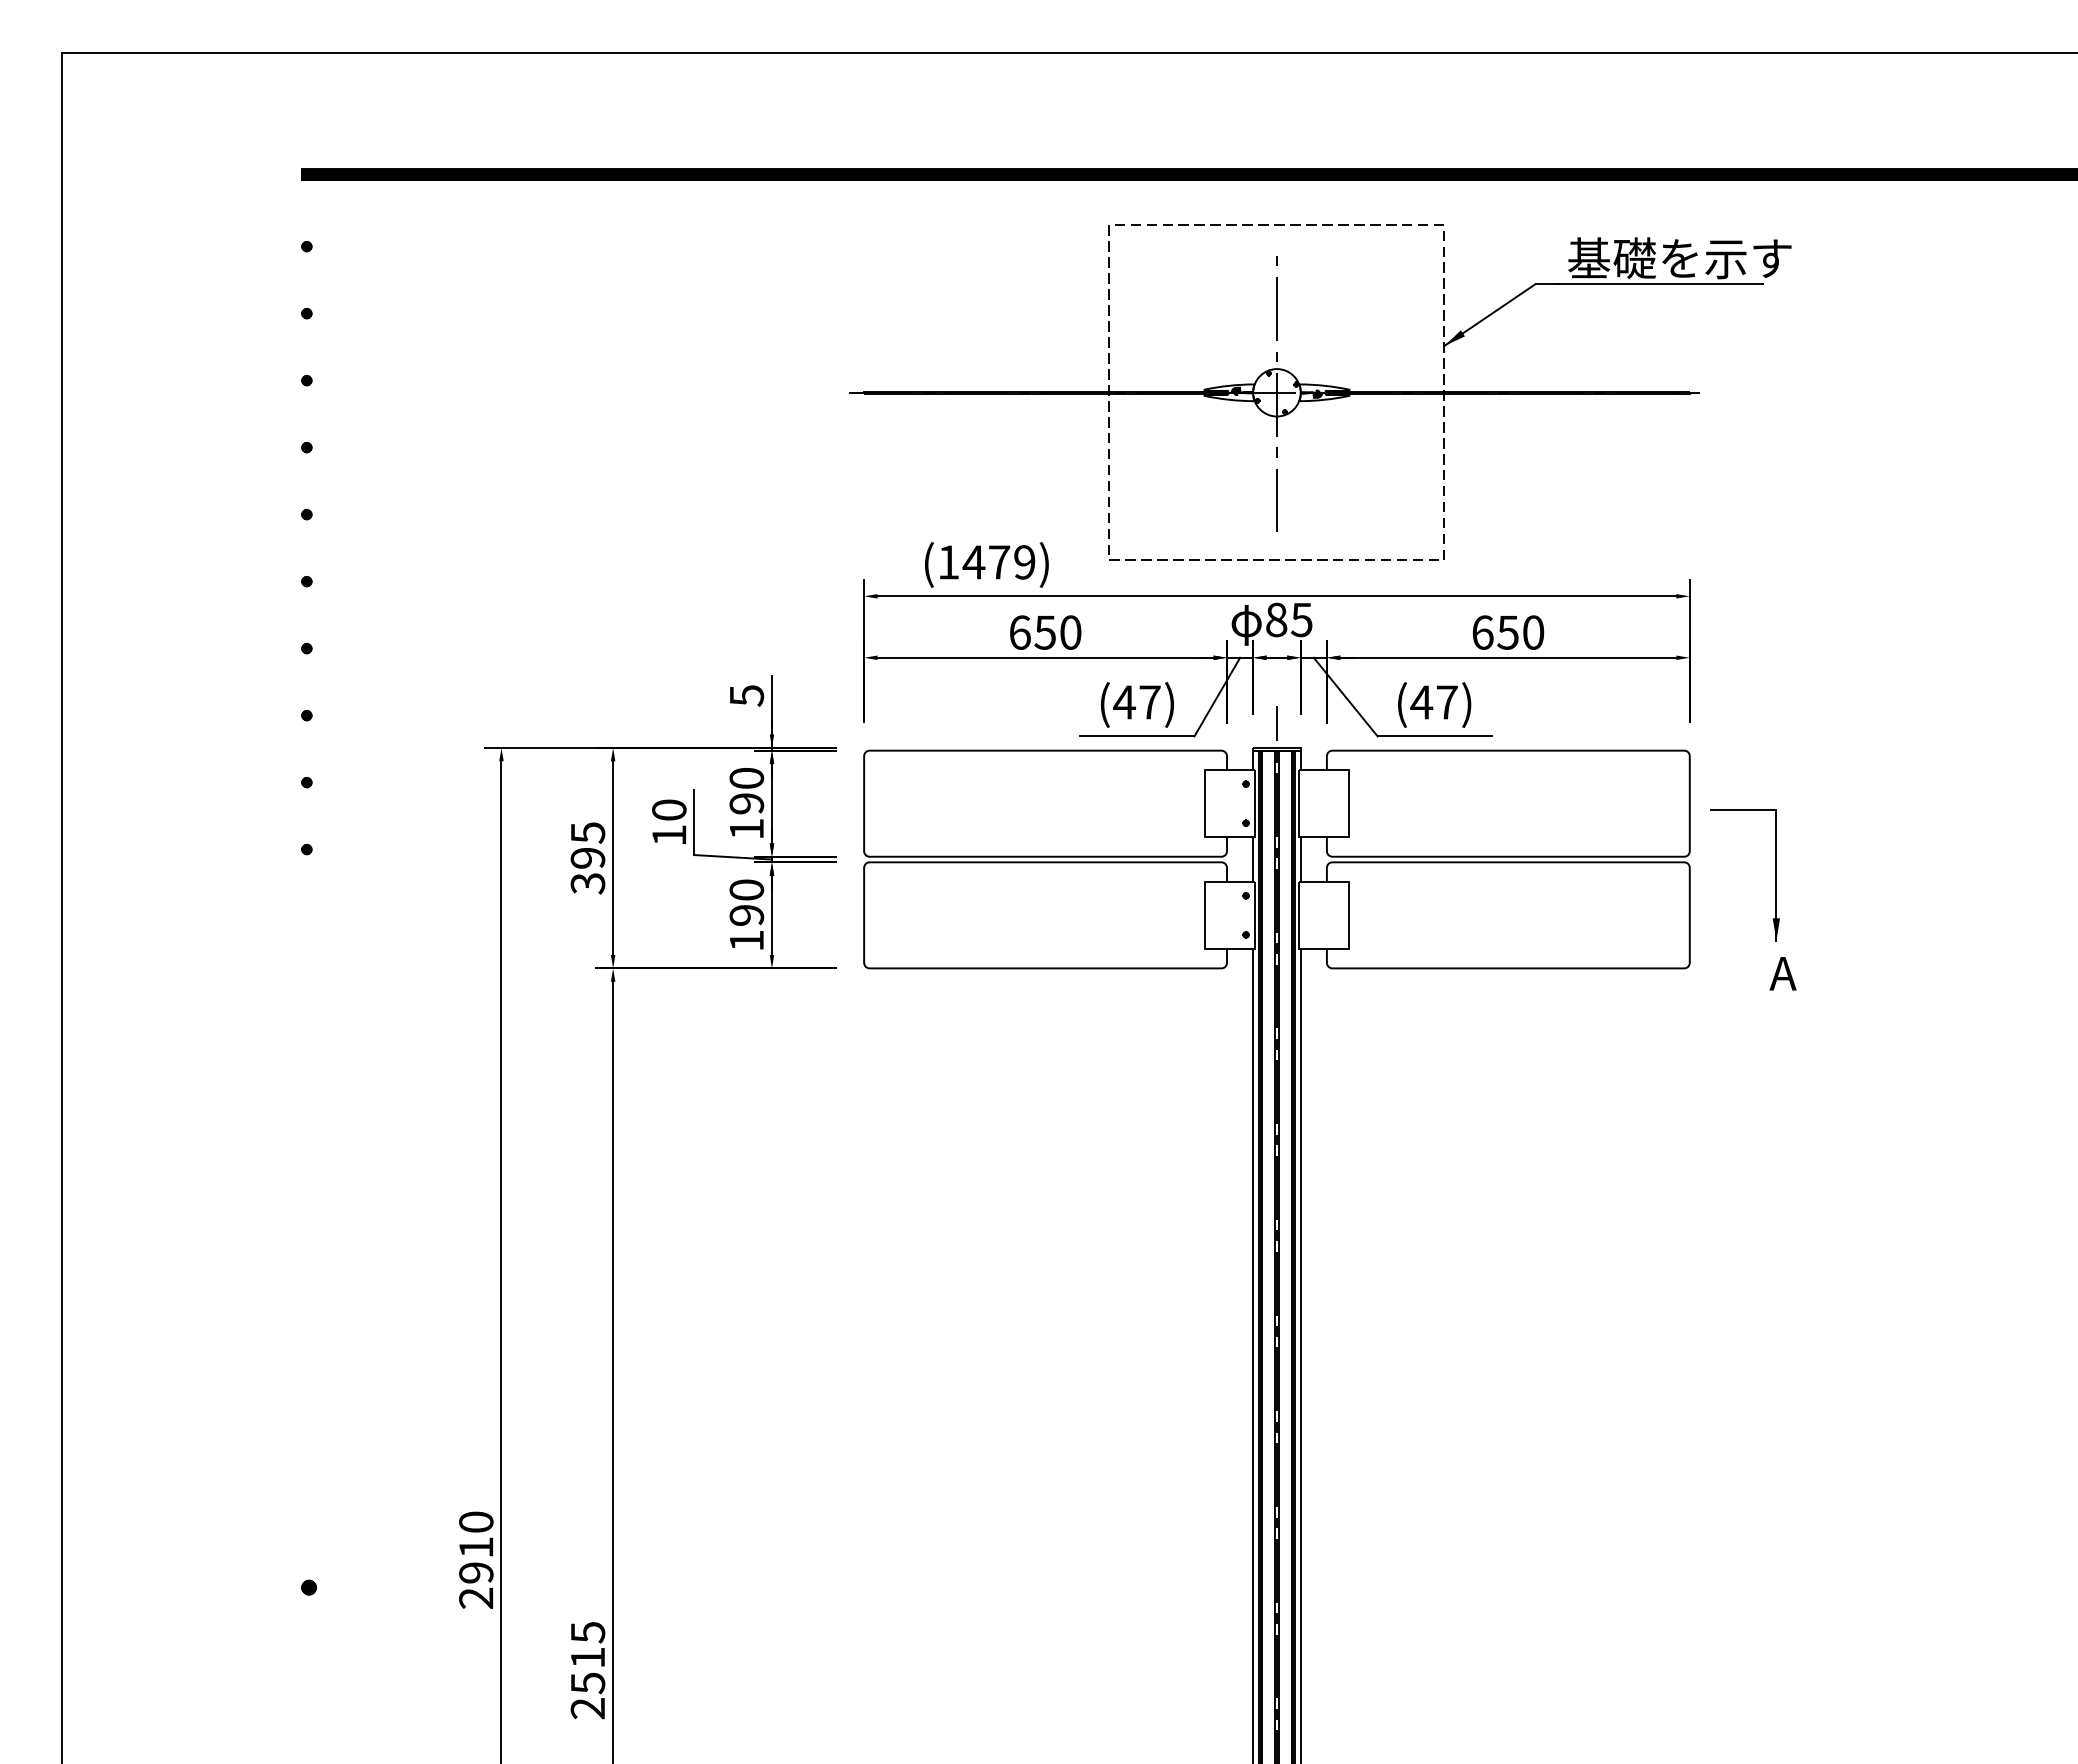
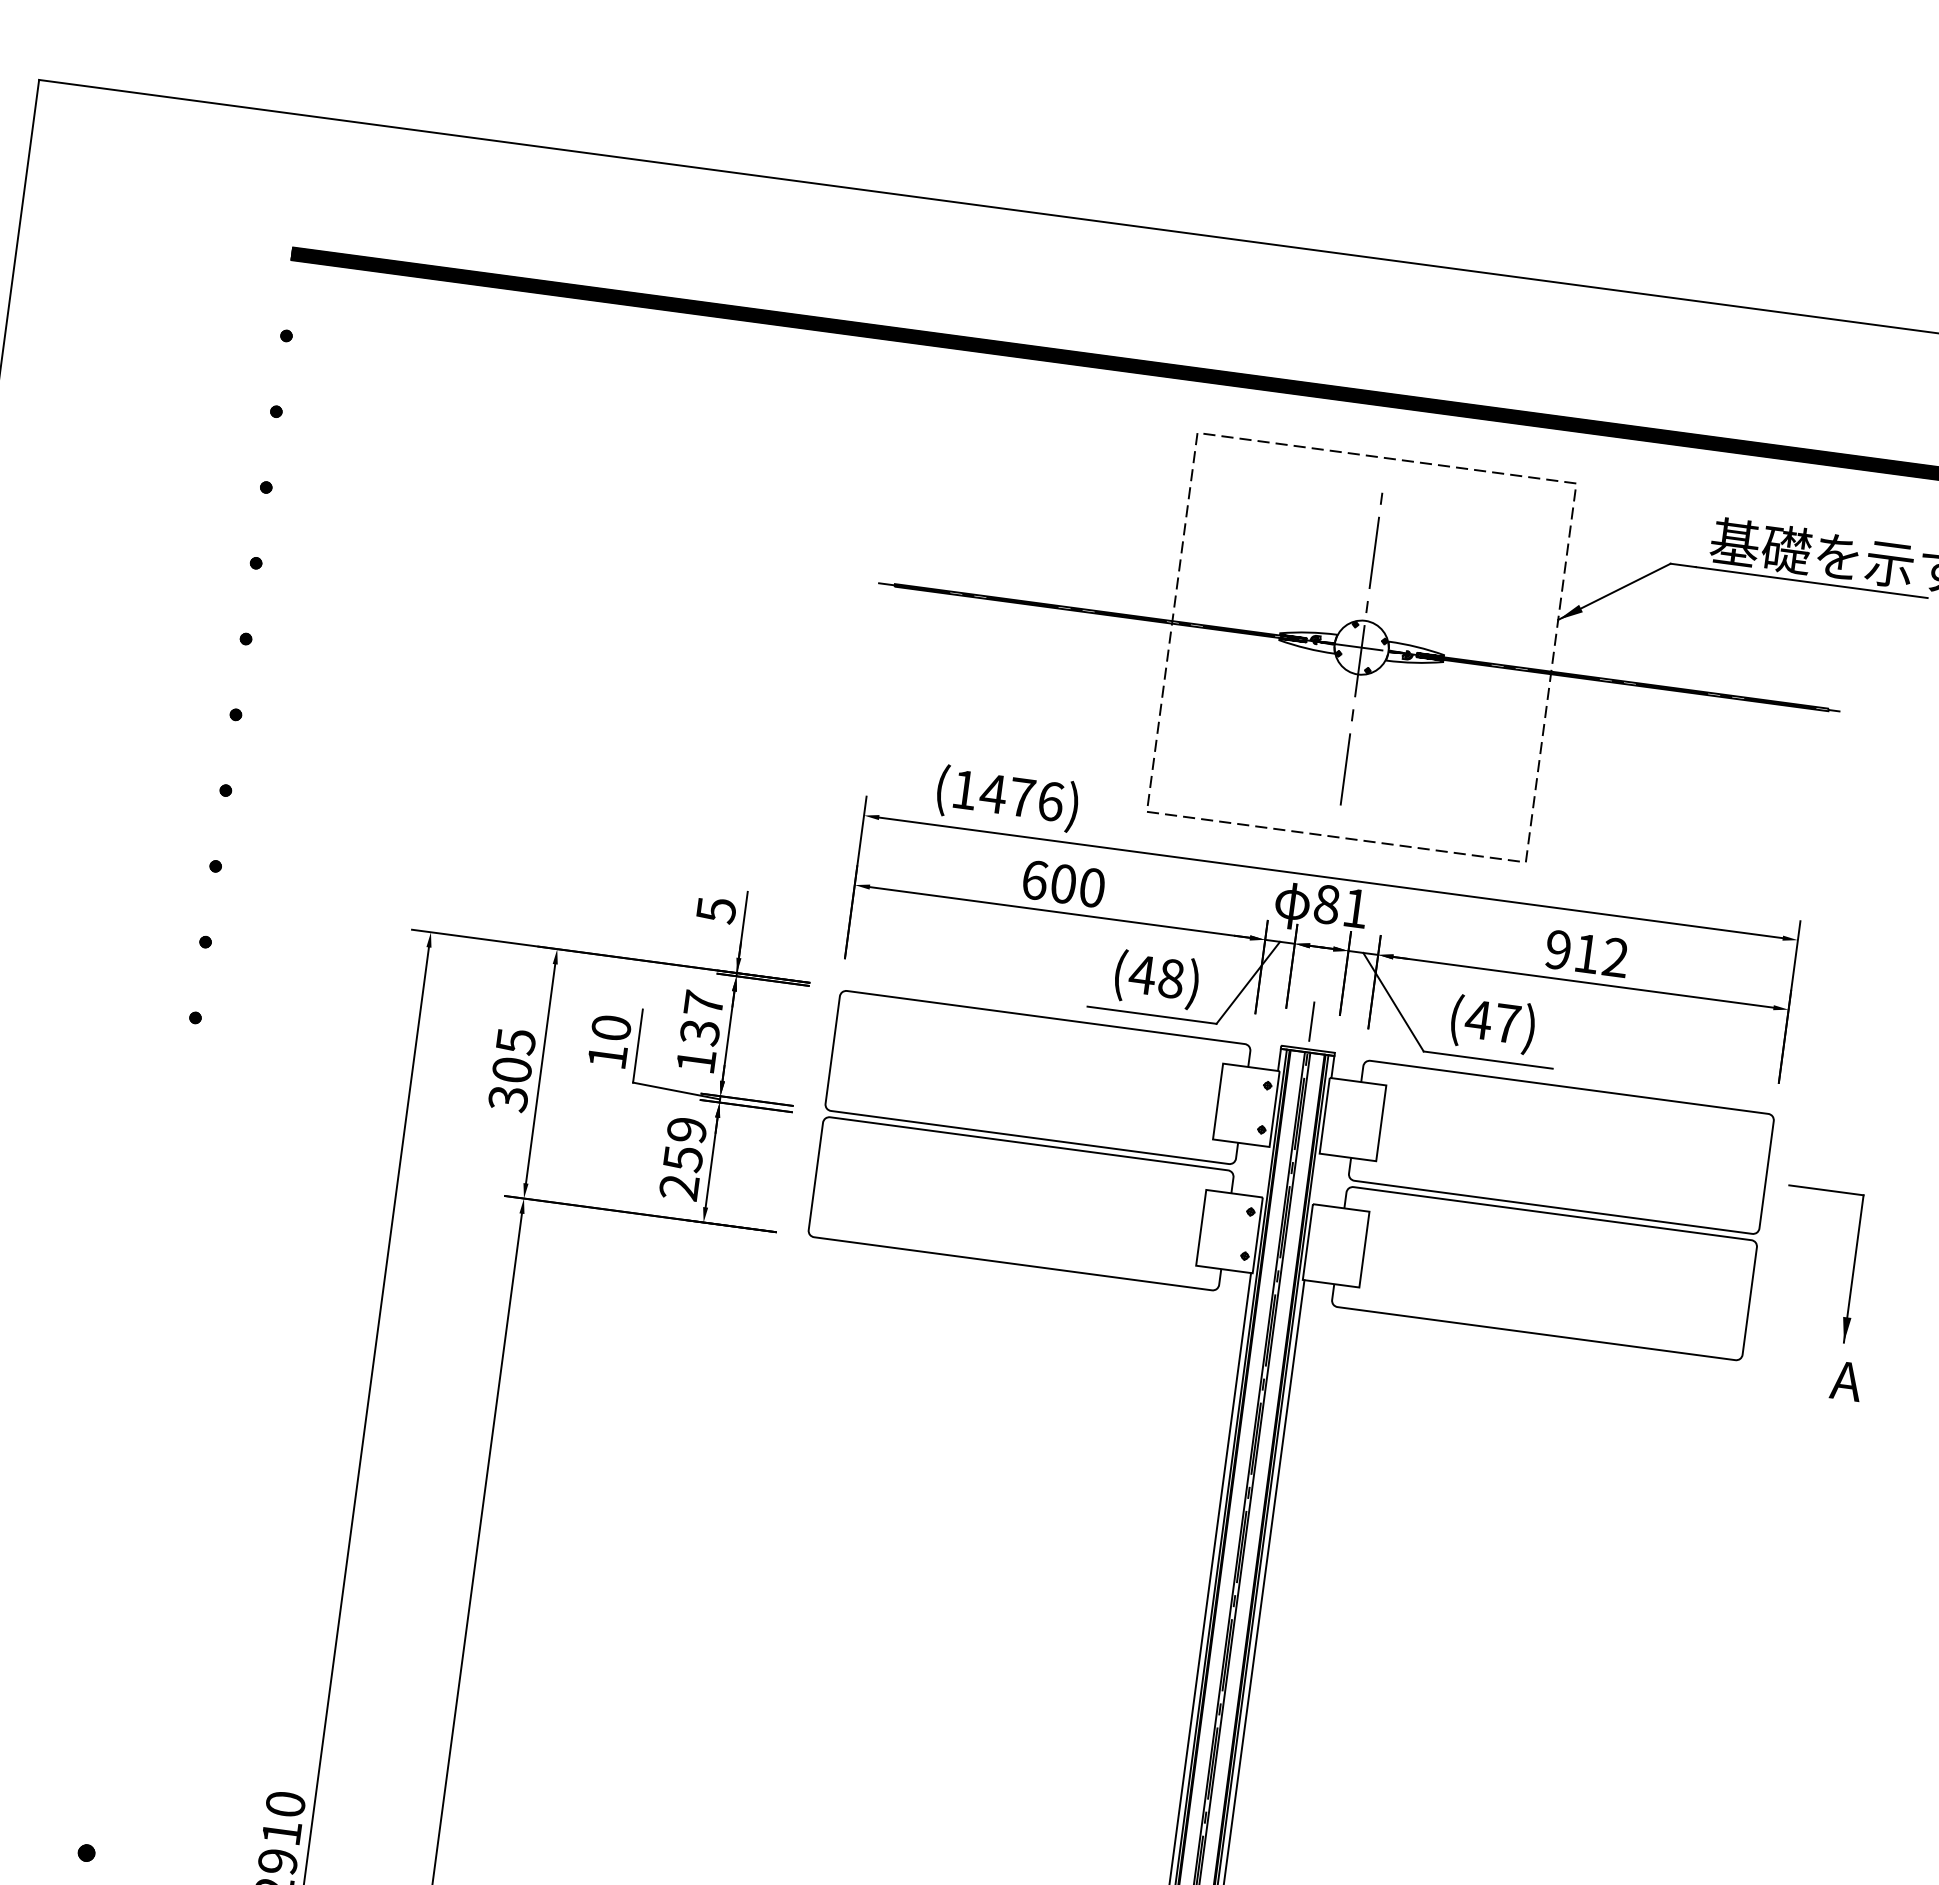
text: (1024, 562) -> (1050, 801), (1479) -> (1476)
text: (1301, 620) -> (1355, 908), 85 -> 81
text: (1044, 632) -> (1062, 883), 650 -> 600
text: (1508, 632) -> (1587, 953), 650 -> 912
text: (1149, 702) -> (1170, 978), (47) -> (48)
text: (746, 790) -> (701, 1017), 190 -> 137
text: (587, 857) -> (511, 1069), 395 -> 305
line: (1253, 859) -> (1264, 1172), removed
line: (1300, 859) -> (1317, 1179), removed
text: (746, 915) -> (682, 1158), 190 -> 259

